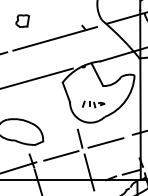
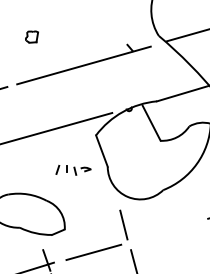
part: (22, 20) -> (31, 36), size x0.6
part: (93, 104) -> (73, 170), moved
line: (105, 142) -> (164, 231), removed

